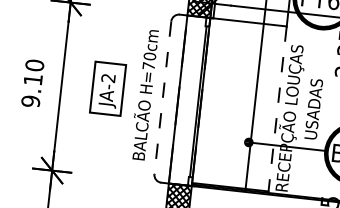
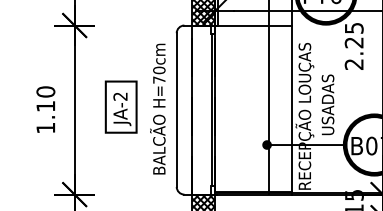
line: (162, 98) -> (176, 110), dashed -> solid
text: (30, 100) -> (45, 127), 9.10 -> 1.10
line: (277, 110) -> (292, 110), dashed -> solid

